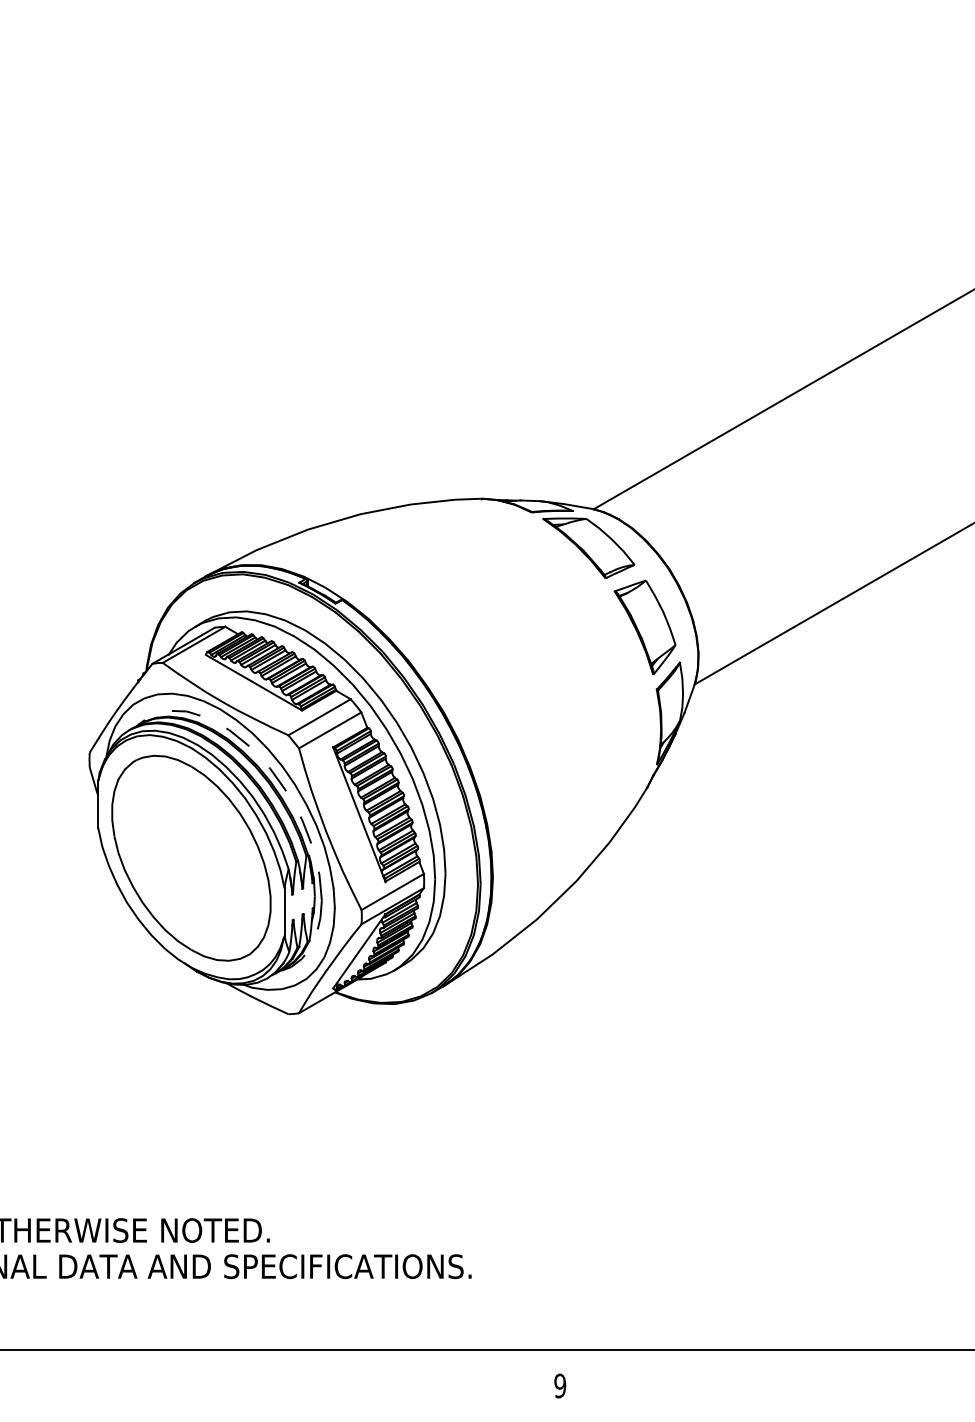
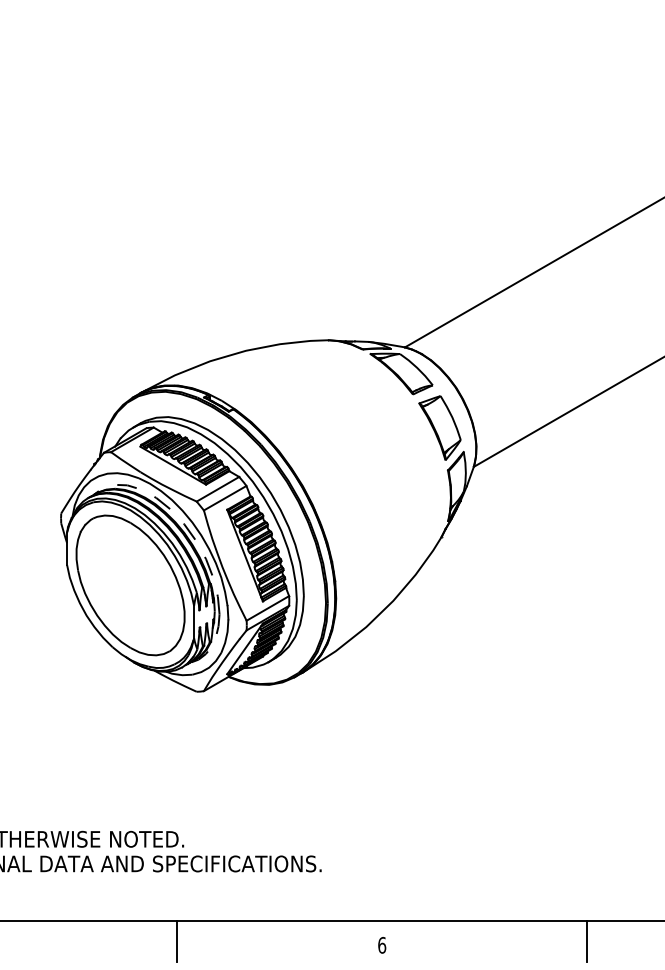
line: (260, 1378) -> (177, 940), added
line: (861, 1378) -> (587, 940), added
text: (560, 1384) -> (382, 944), 9 -> 6

